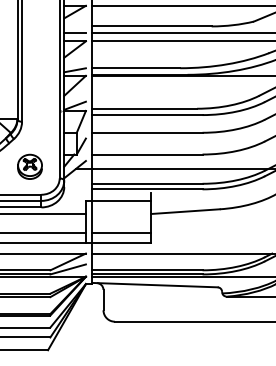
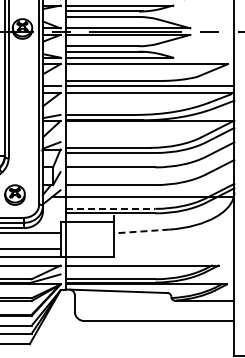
line: (147, 183) -> (110, 208), solid -> dashed
line: (185, 211) -> (141, 231), solid -> dashed
line: (121, 233) -> (89, 249), removed

